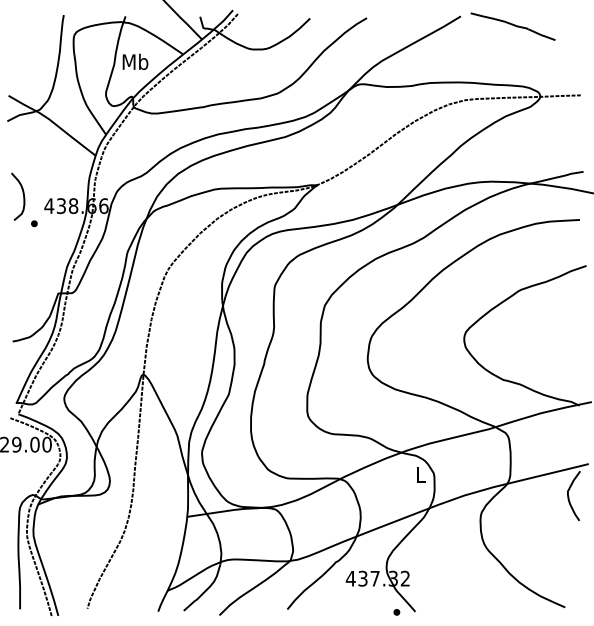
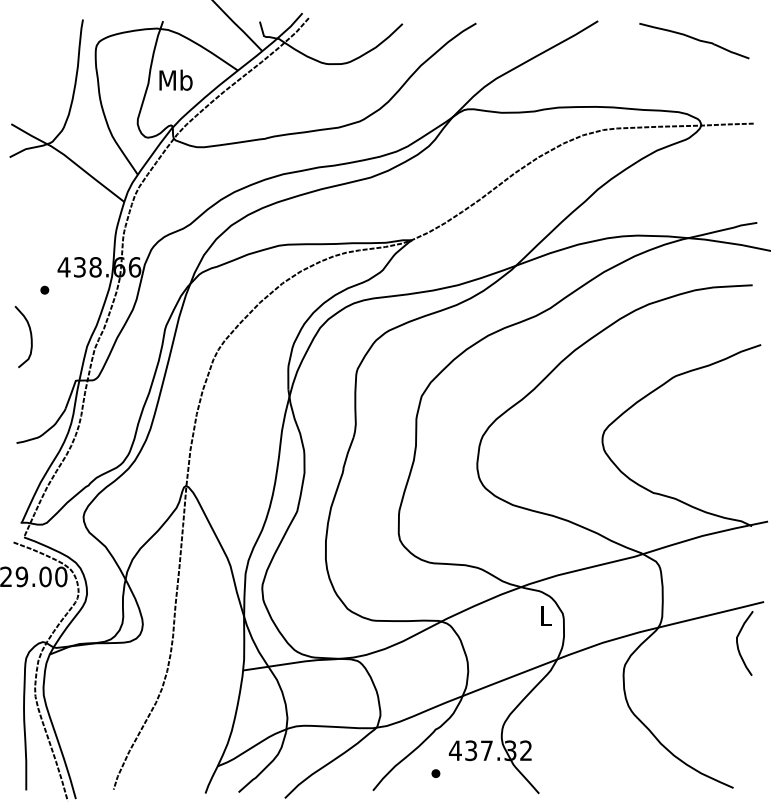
part: (512, 26) -> (693, 40), moved
curve: (22, 193) -> (29, 332), moved
part: (396, 612) -> (435, 773), moved

